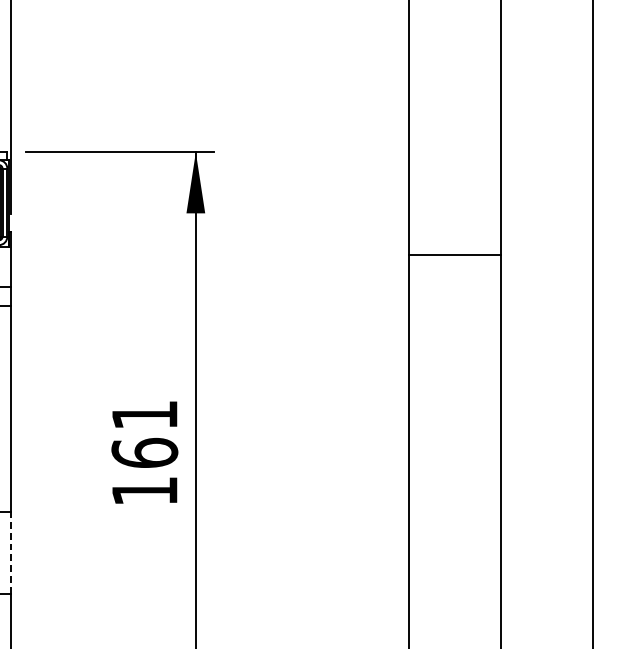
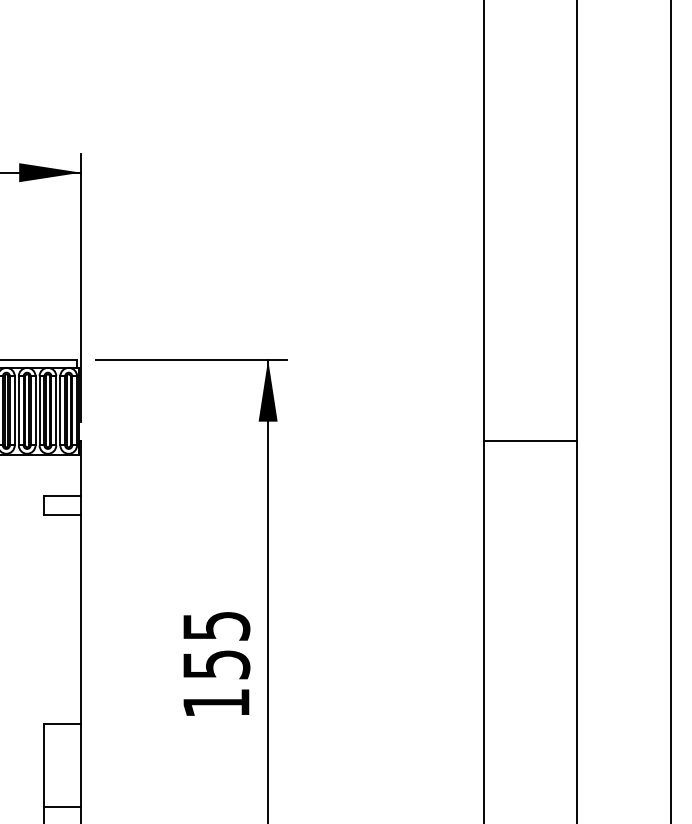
line: (454, 254) -> (530, 440), moved
text: (144, 434) -> (216, 645), 161 -> 155
line: (10, 552) -> (80, 765), dashed -> solid

